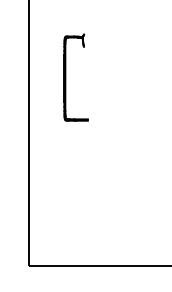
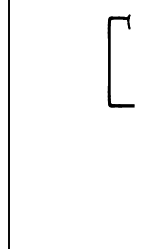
part: (66, 77) -> (110, 60), moved

